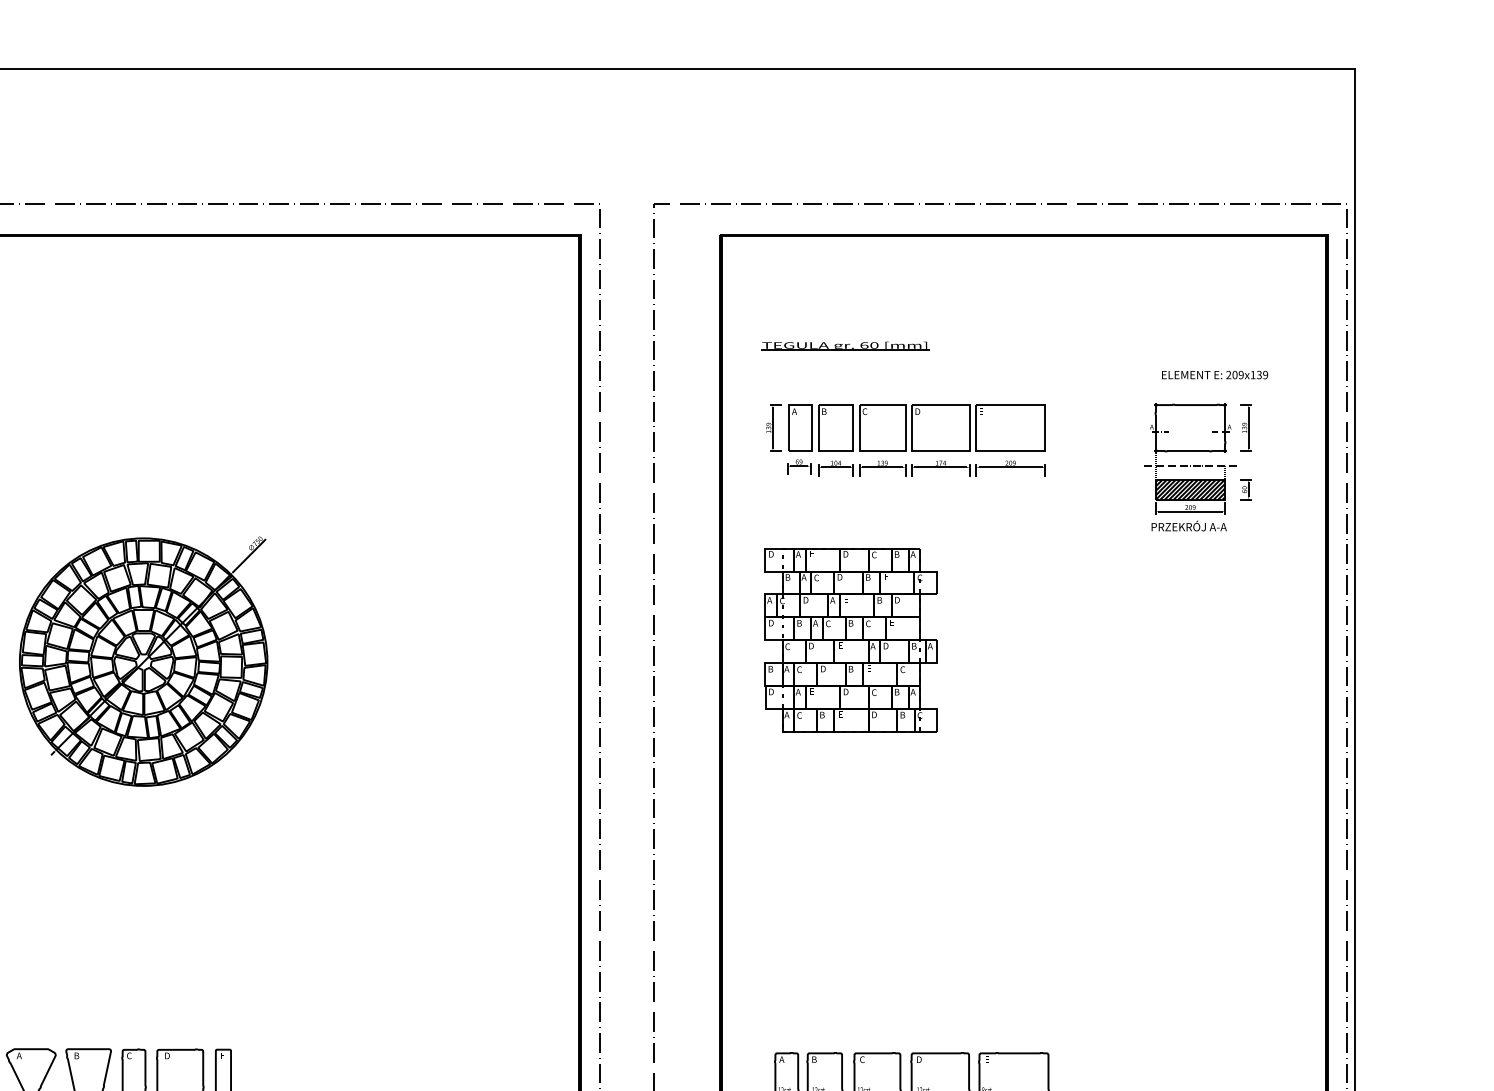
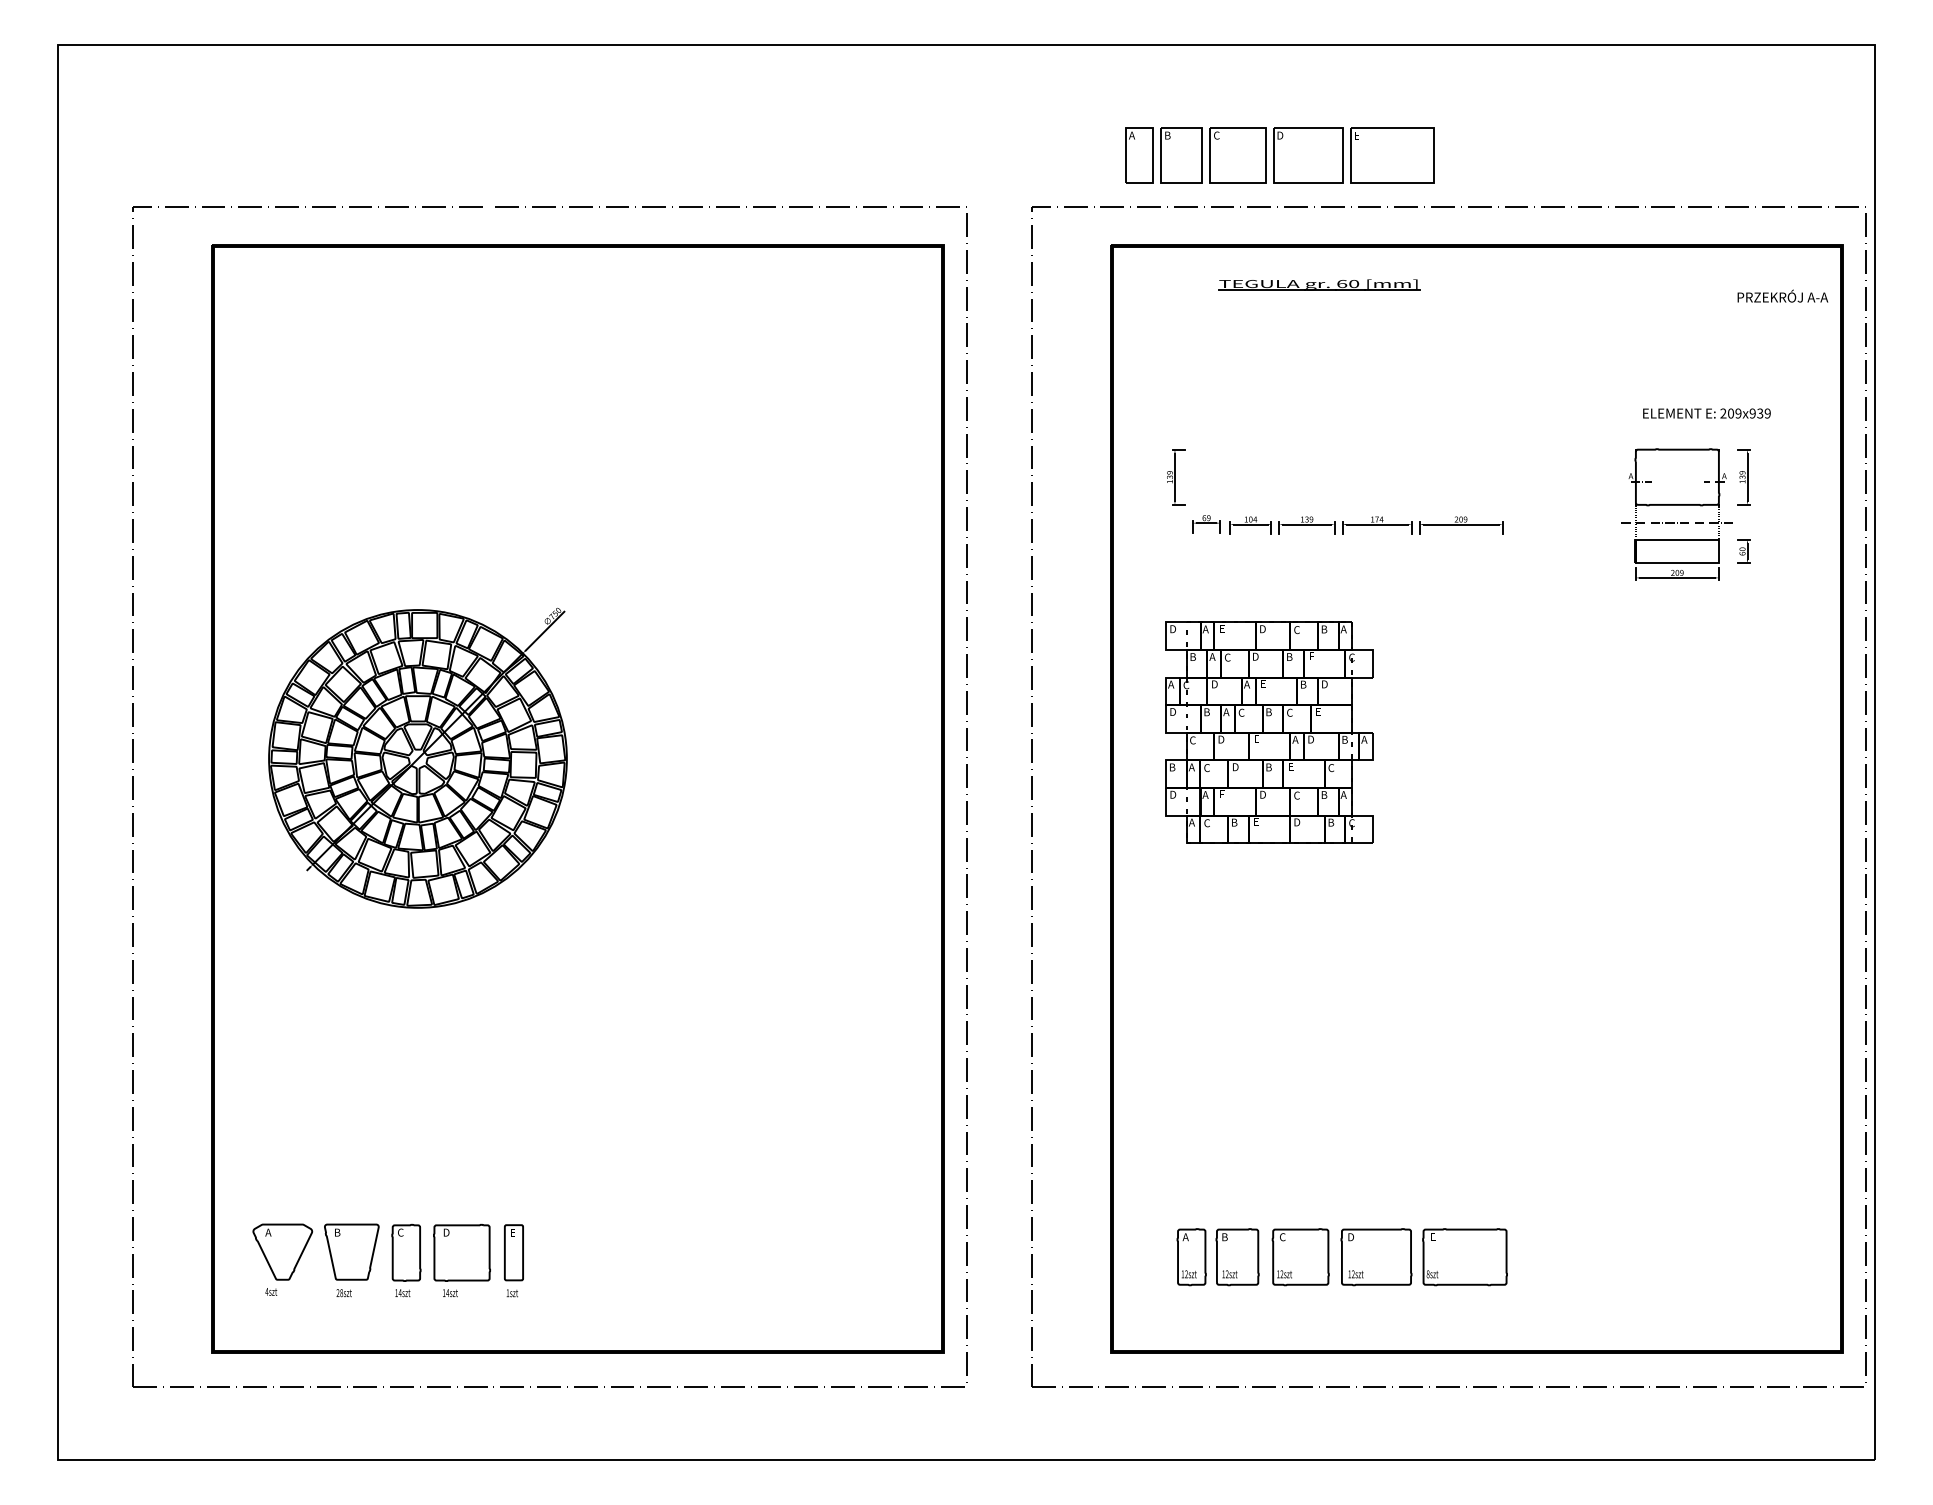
part: (845, 345) -> (1319, 284), moved
text: (1252, 375) -> (1752, 413), 209x139 -> 209x939
part: (917, 428) -> (1279, 155), moved
hatch: (1189, 489) -> (1676, 551), removed
text: (1188, 525) -> (1782, 295), moved

